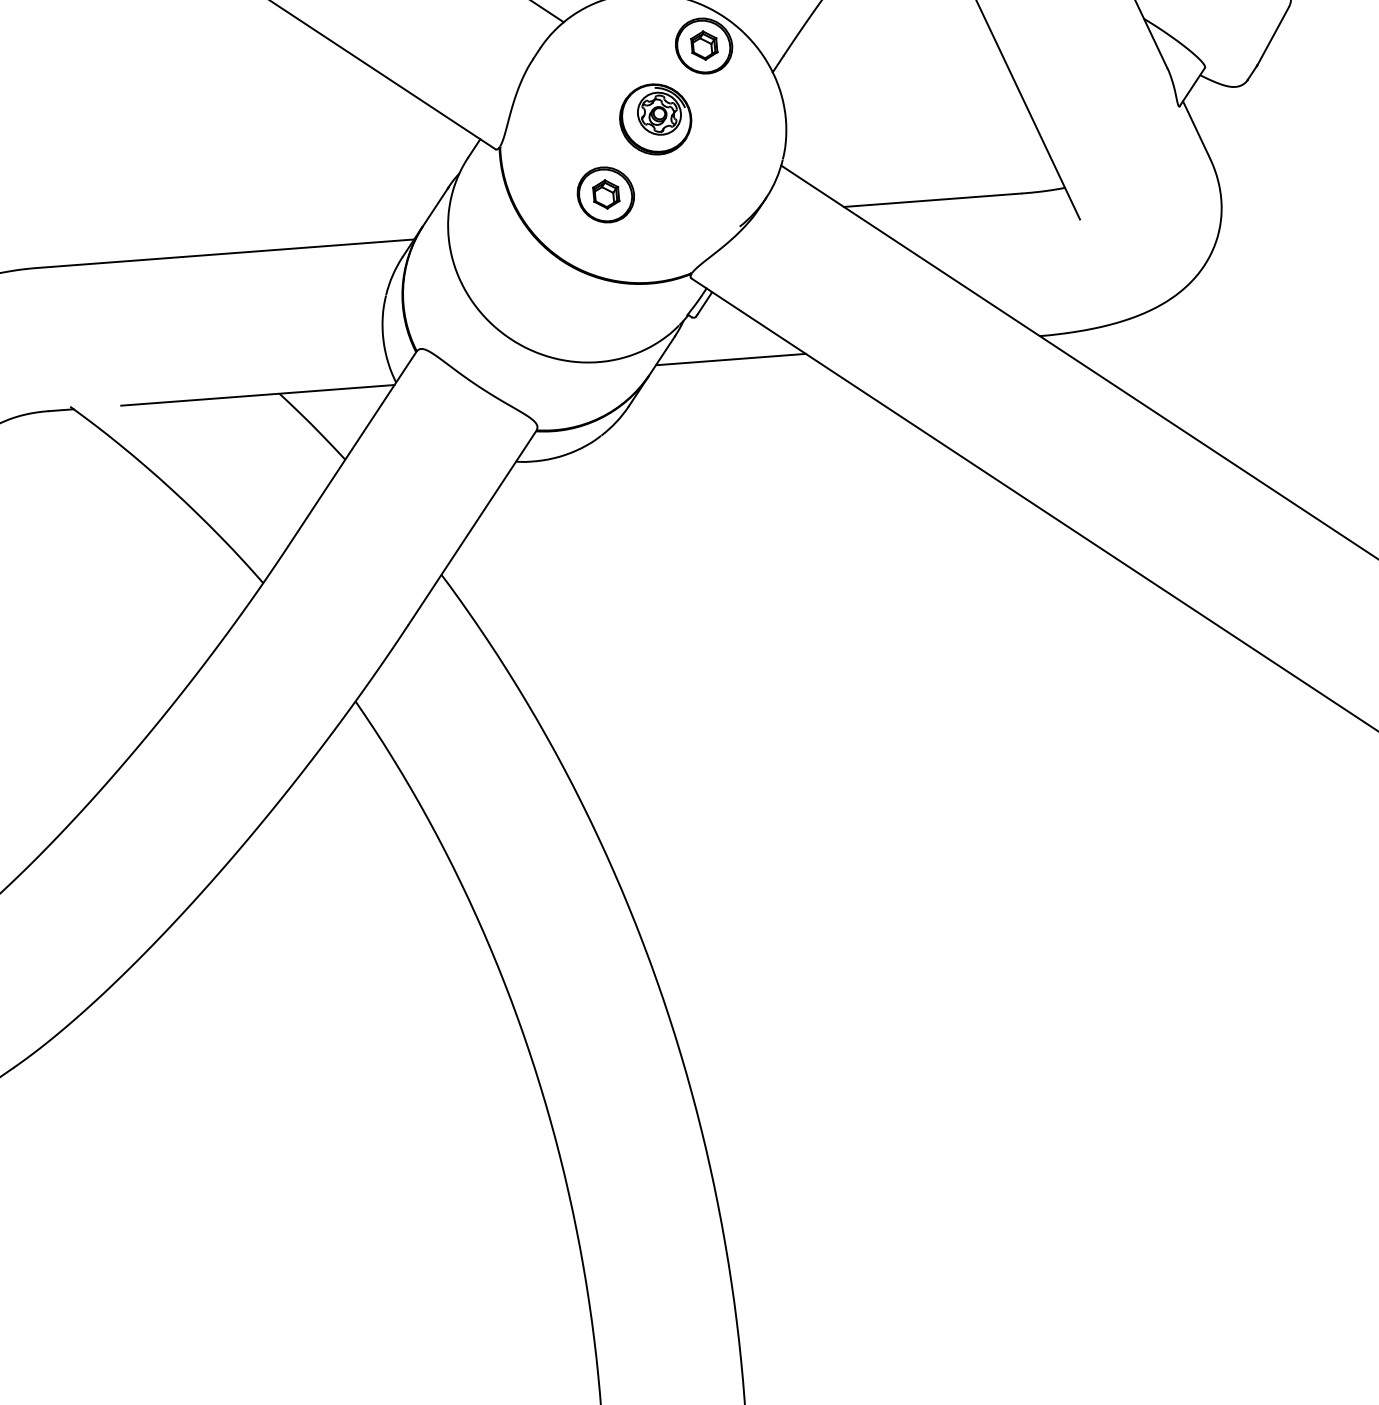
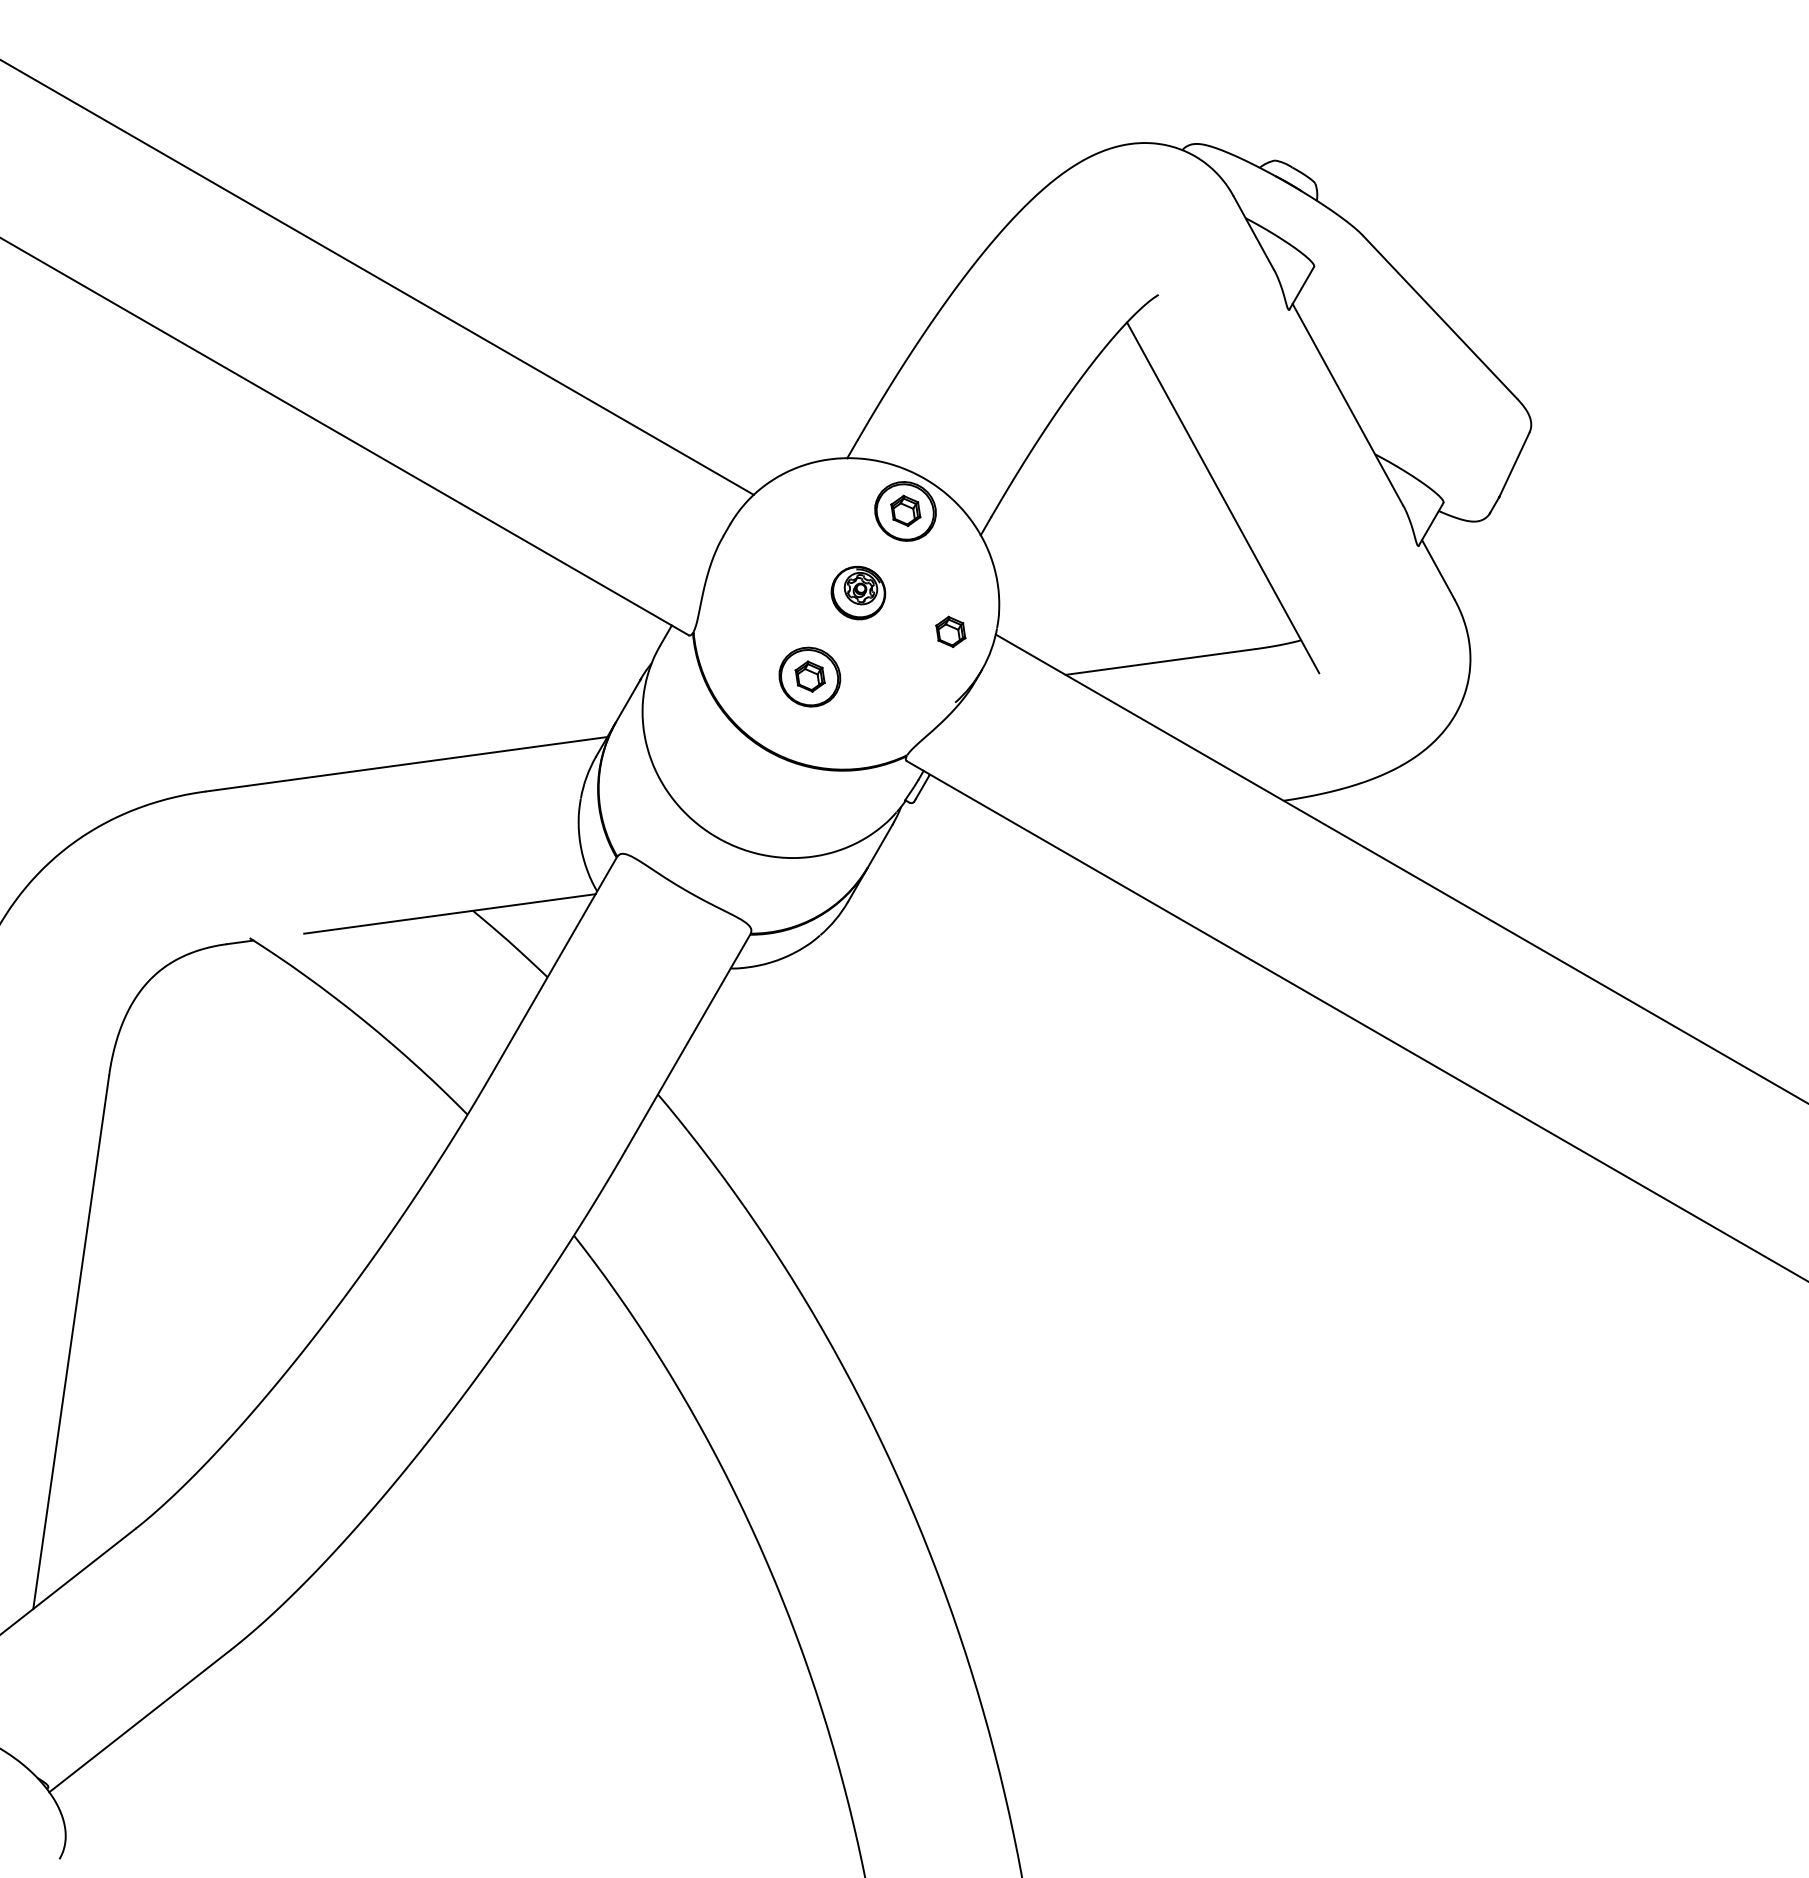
part: (655, 118) -> (858, 592), size x0.7
part: (739, 160) -> (950, 631), added
line: (731, 359) -> (954, 845), removed

